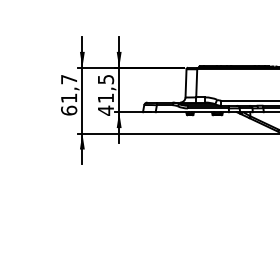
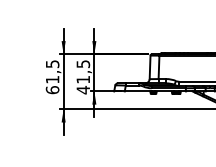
text: (69, 79) -> (52, 64), 61,7 -> 61,5

